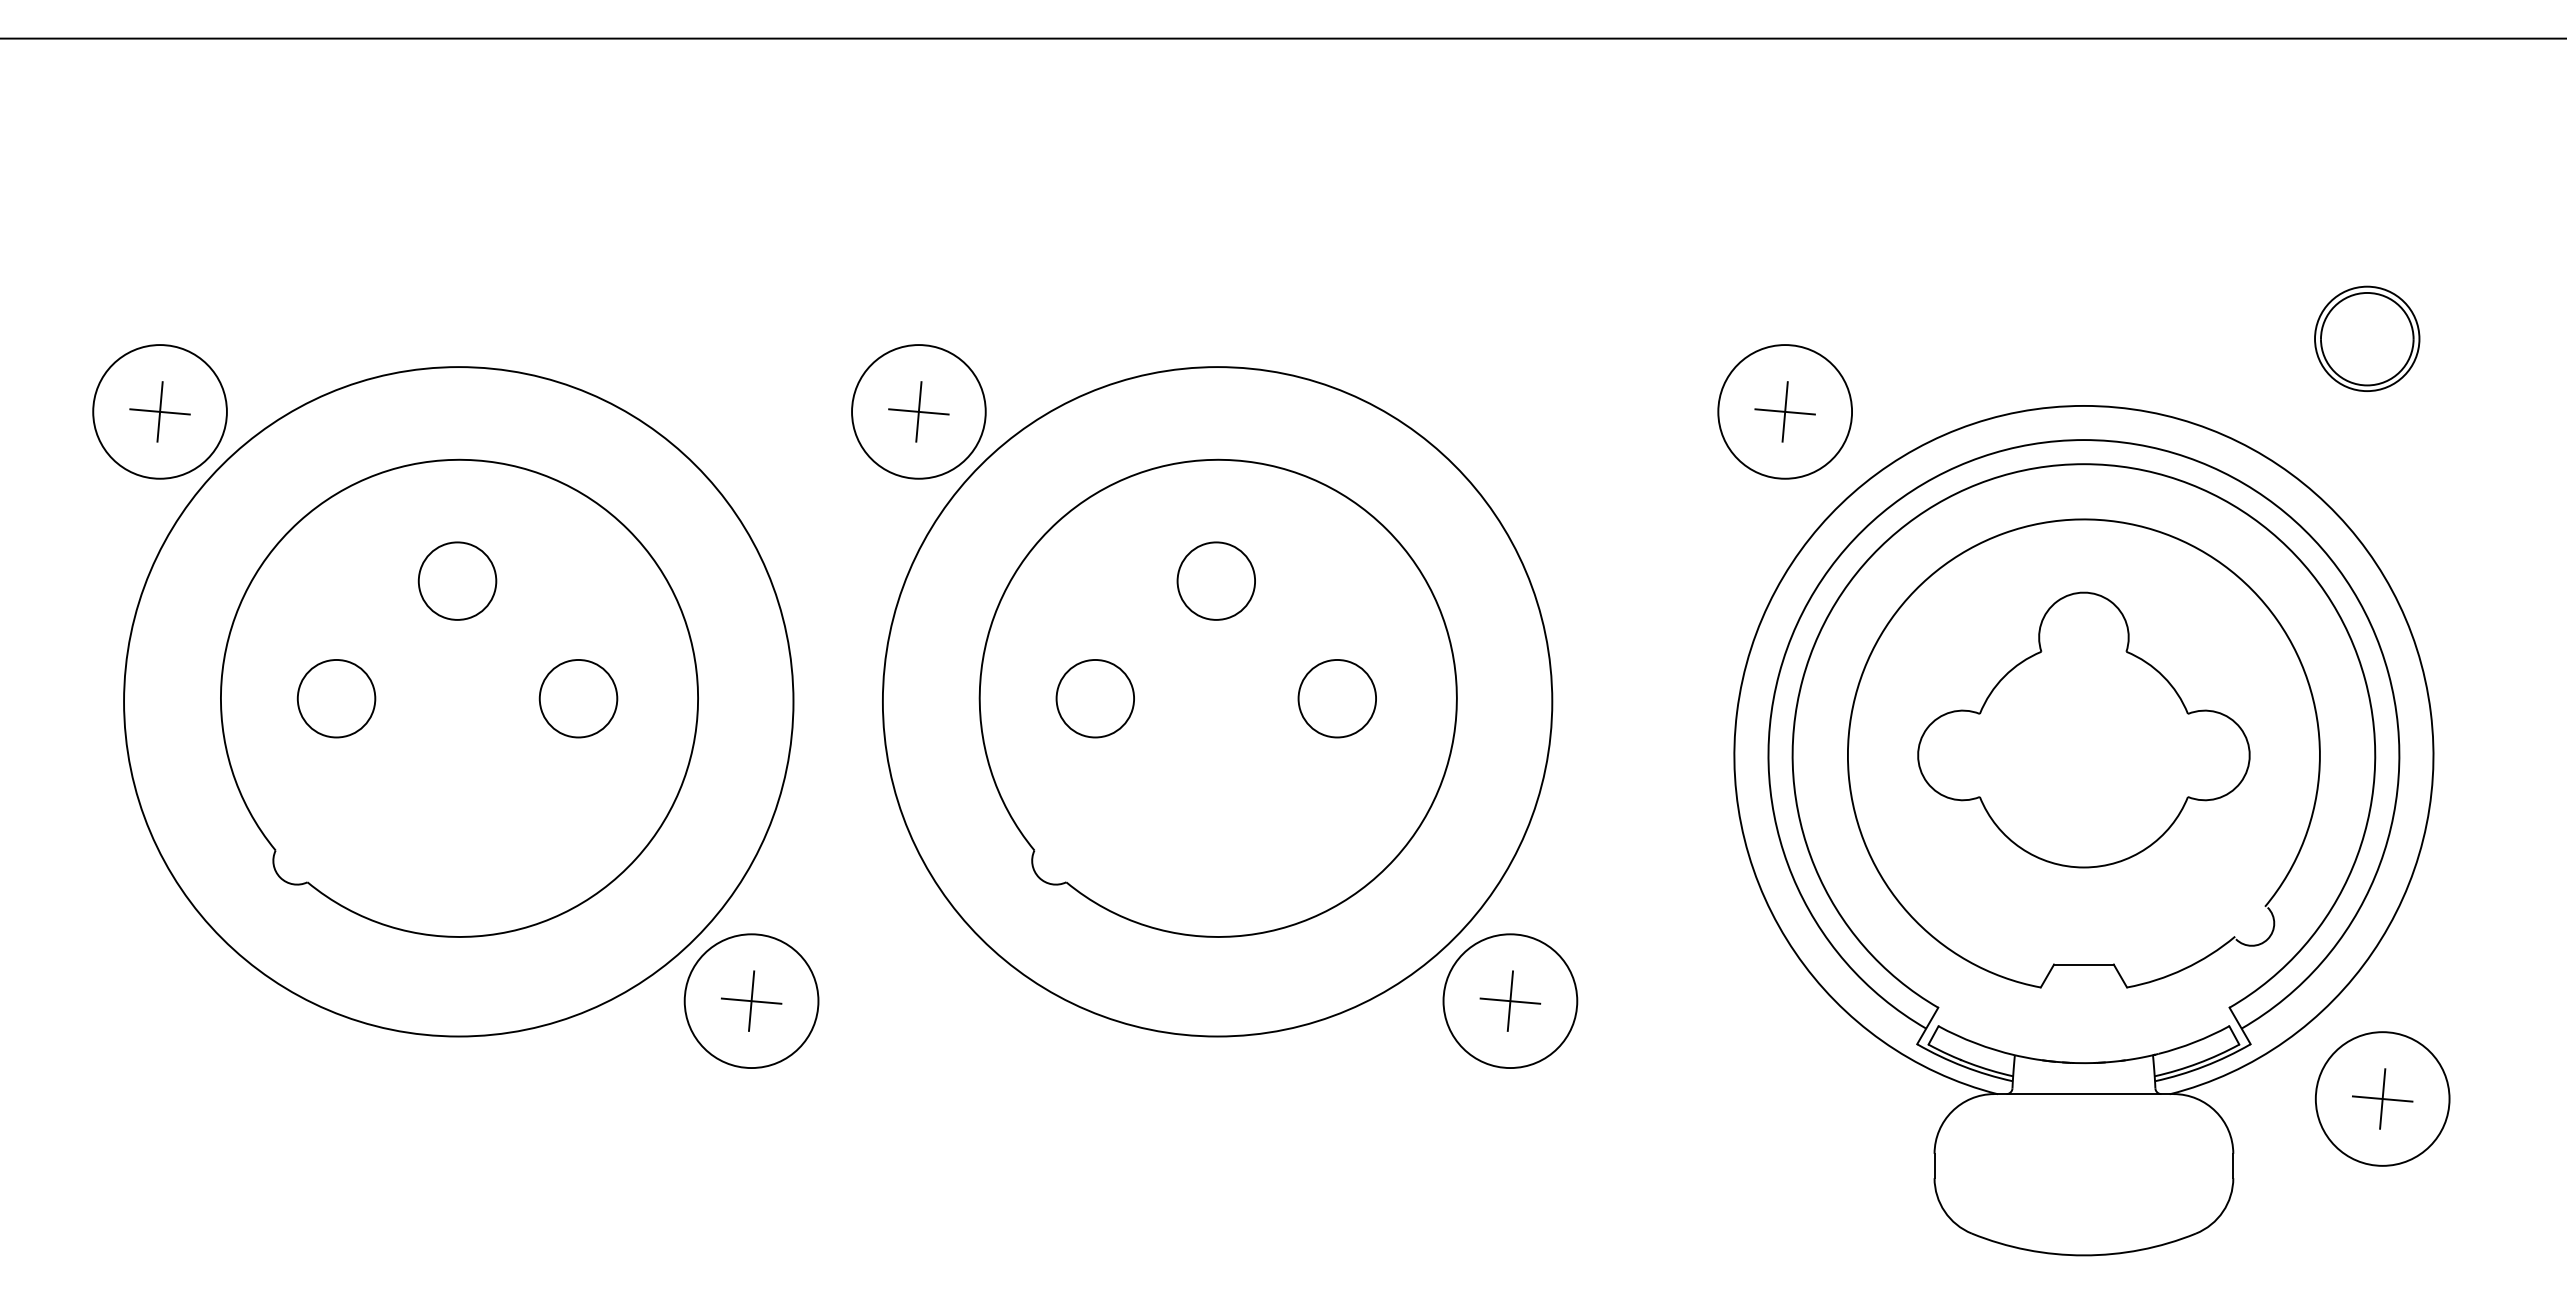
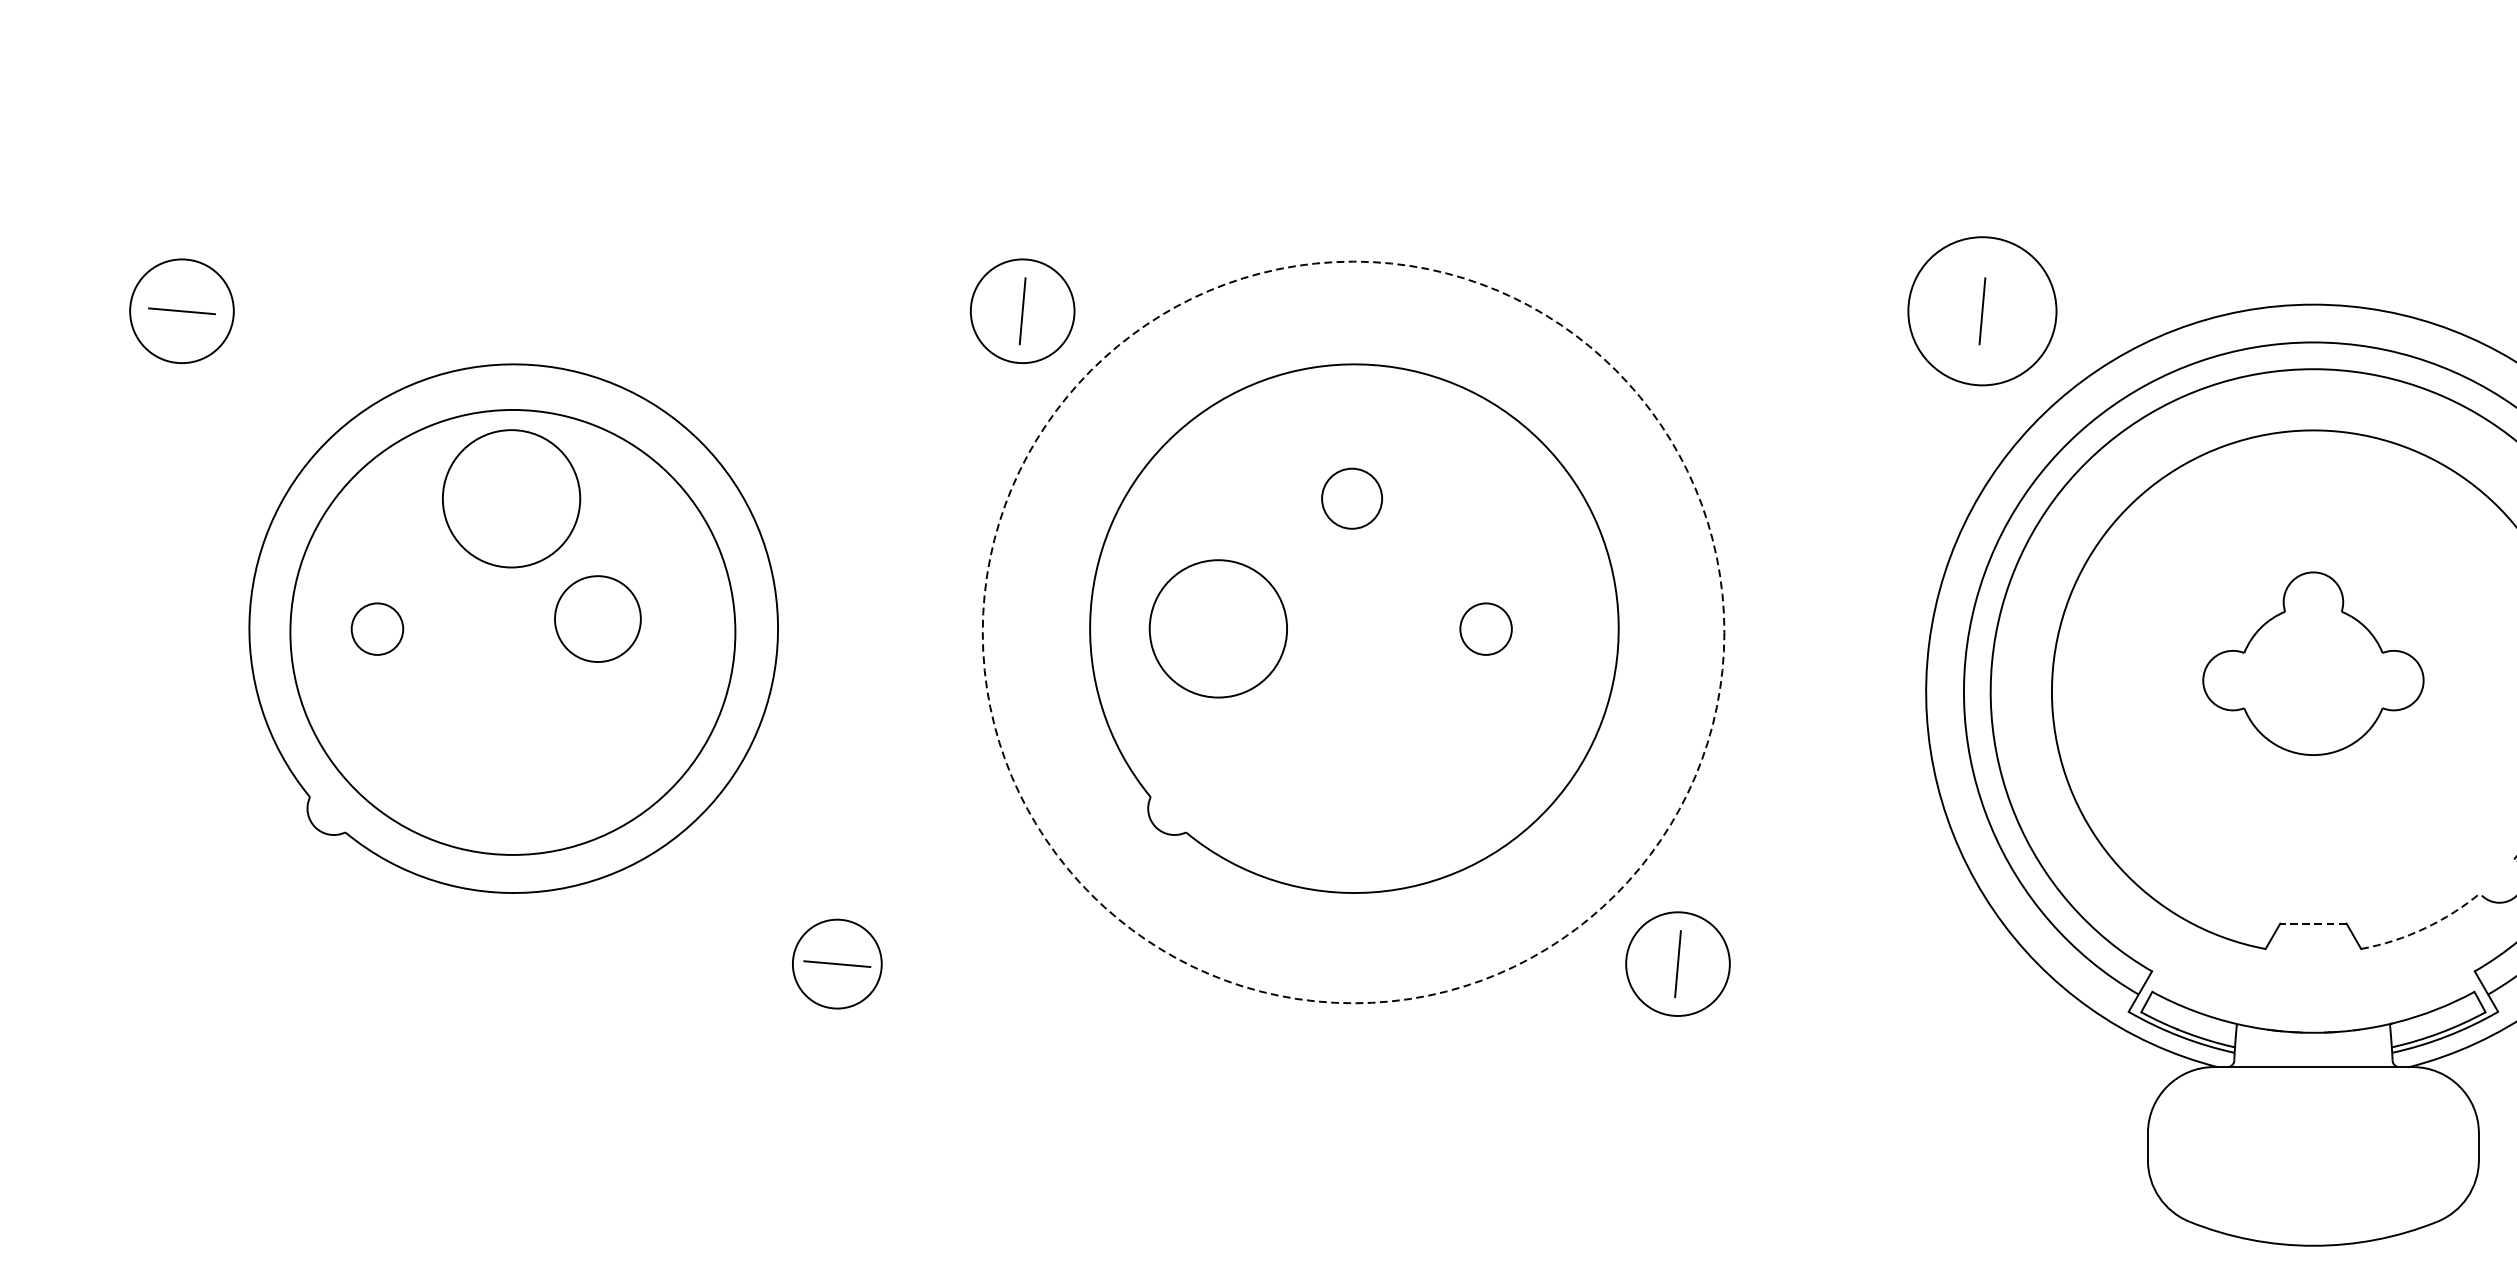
circle: (159, 411) -> (181, 310), size x0.7
line: (159, 411) -> (181, 310), removed
circle: (918, 411) -> (1022, 310), size x0.7
line: (918, 411) -> (1022, 310), removed
line: (1784, 411) -> (1981, 310), removed
circle: (457, 580) -> (511, 498), size x1.6
circle: (1215, 580) -> (1351, 498), size x0.7
circle: (336, 698) -> (377, 628), size x0.6
circle: (578, 698) -> (597, 618), moved
circle: (1094, 698) -> (1217, 628), size x1.6
circle: (1336, 698) -> (1485, 628), size x0.6
circle: (458, 701) -> (512, 632), size x0.6
circle: (1217, 701) -> (1353, 632), solid -> dashed
part: (2083, 729) -> (2312, 663), size x0.6
line: (2083, 964) -> (2312, 923), solid -> dashed
arc: (2184, 969) -> (2424, 929), solid -> dashed
line: (751, 1000) -> (837, 963), removed
line: (1510, 1000) -> (1678, 963), removed
circle: (751, 1001) -> (837, 964), size x0.6
circle: (1510, 1001) -> (1678, 964), size x0.7

